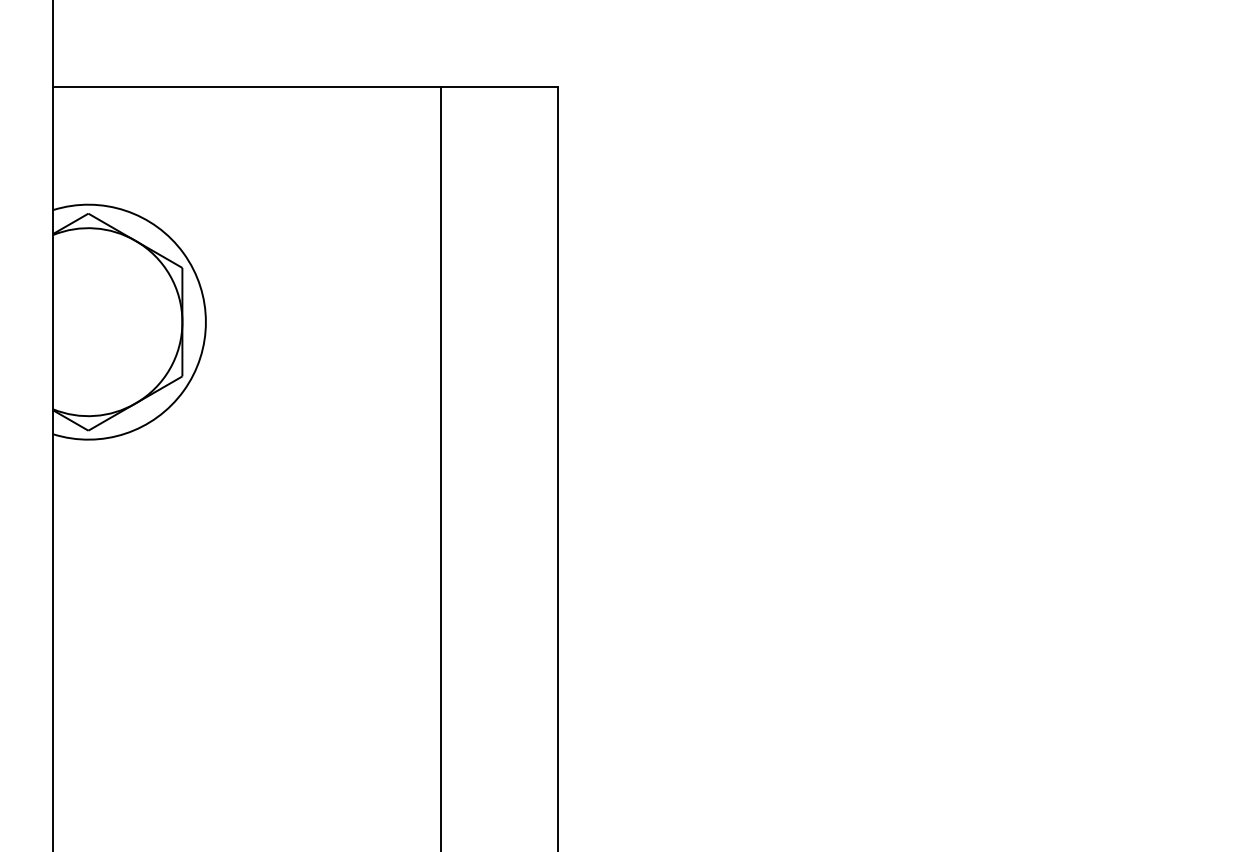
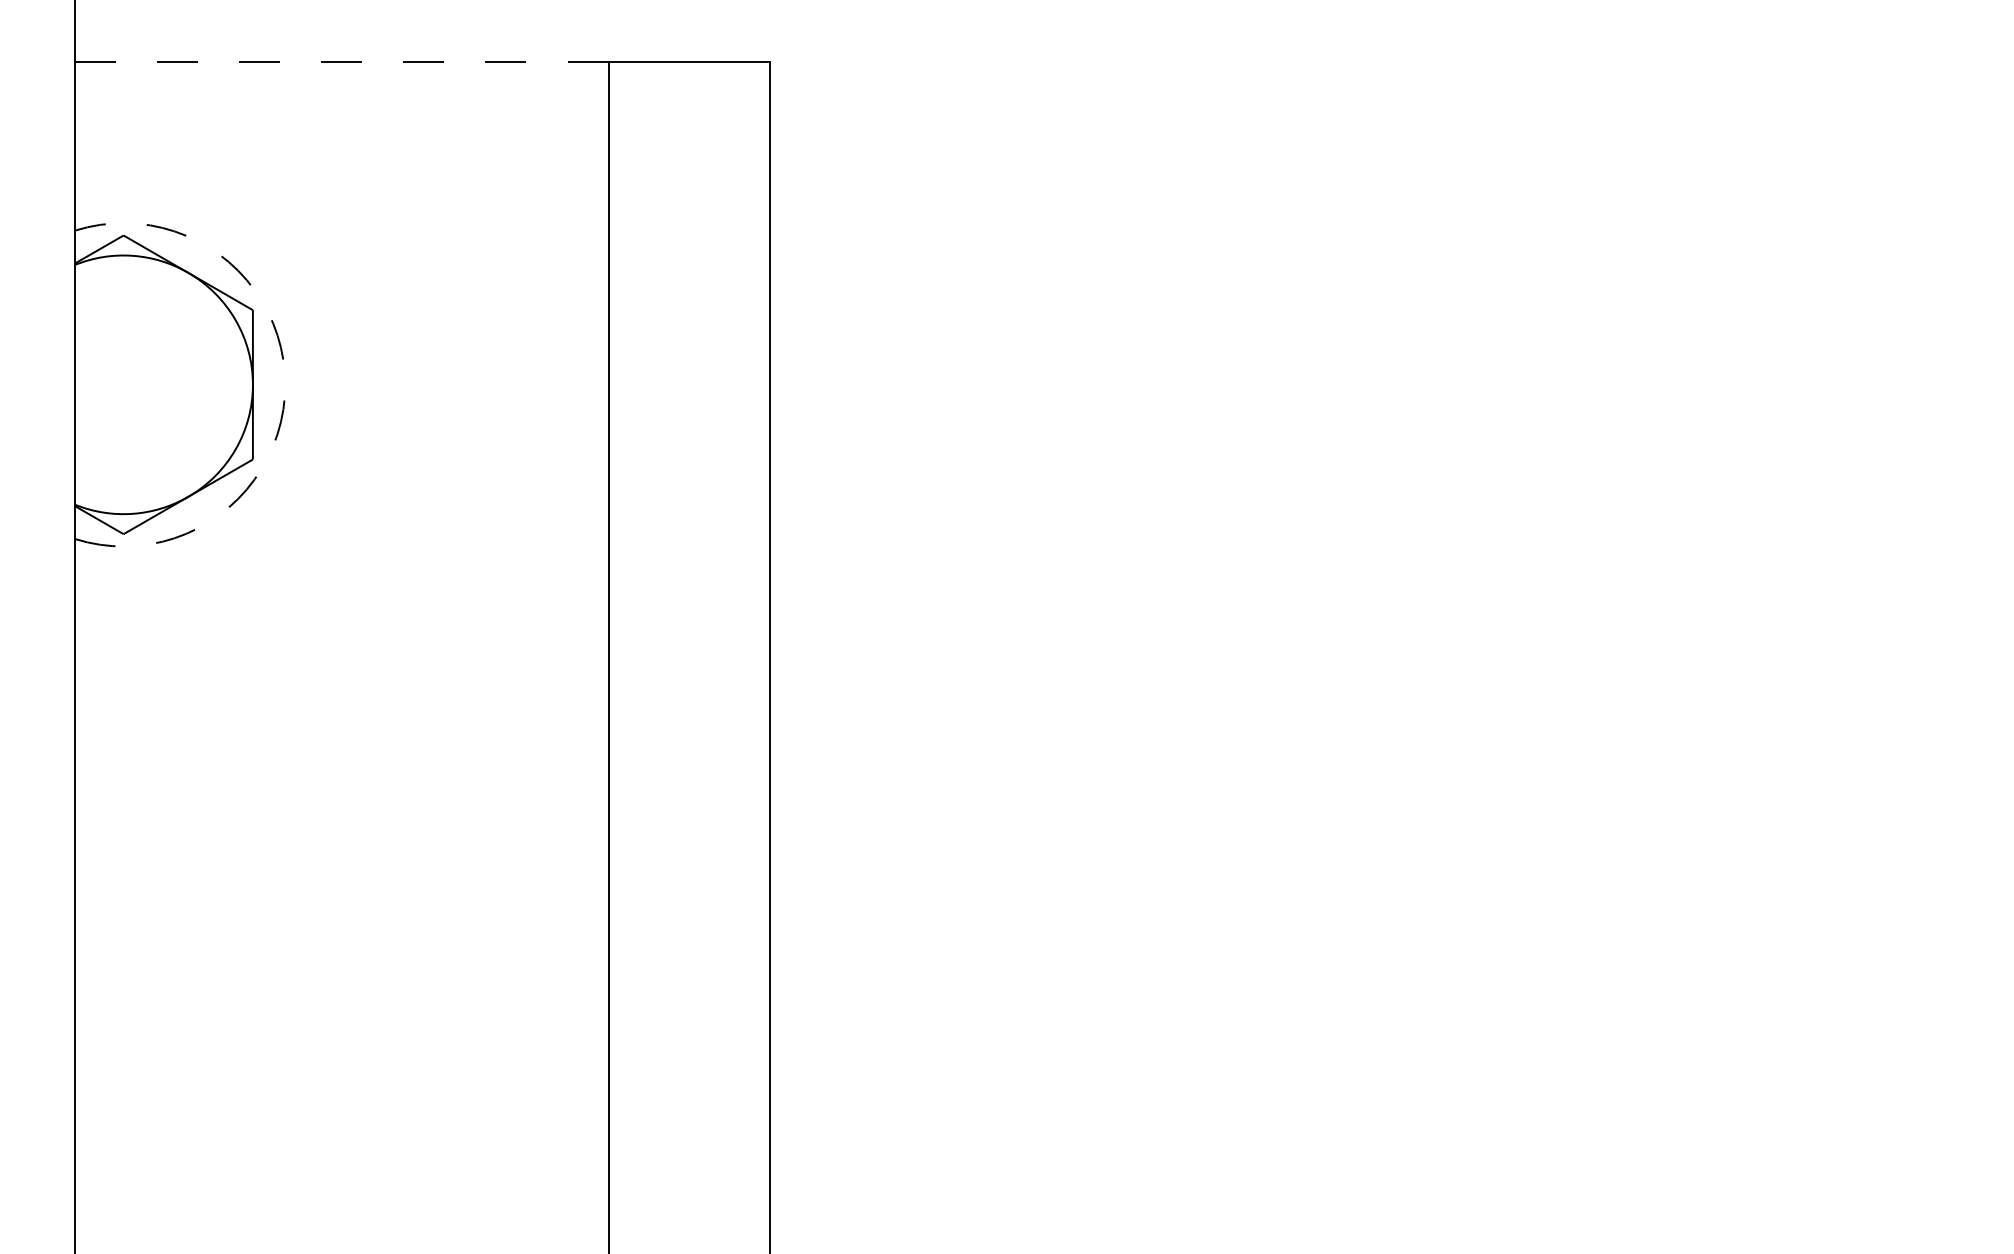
line: (246, 87) -> (341, 61), solid -> dashed
arc: (206, 321) -> (285, 384), solid -> dashed

